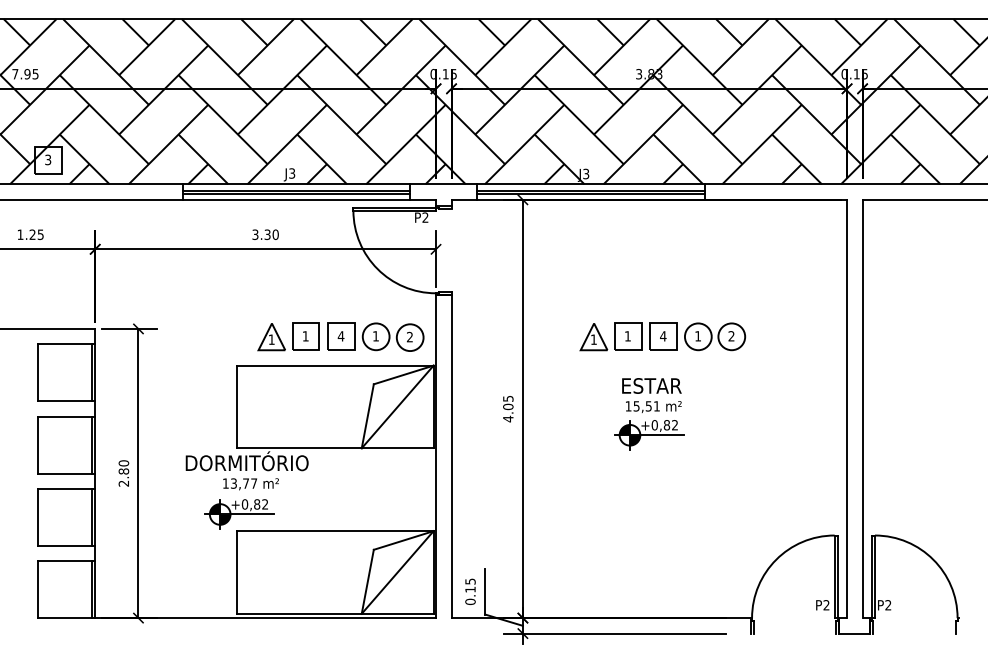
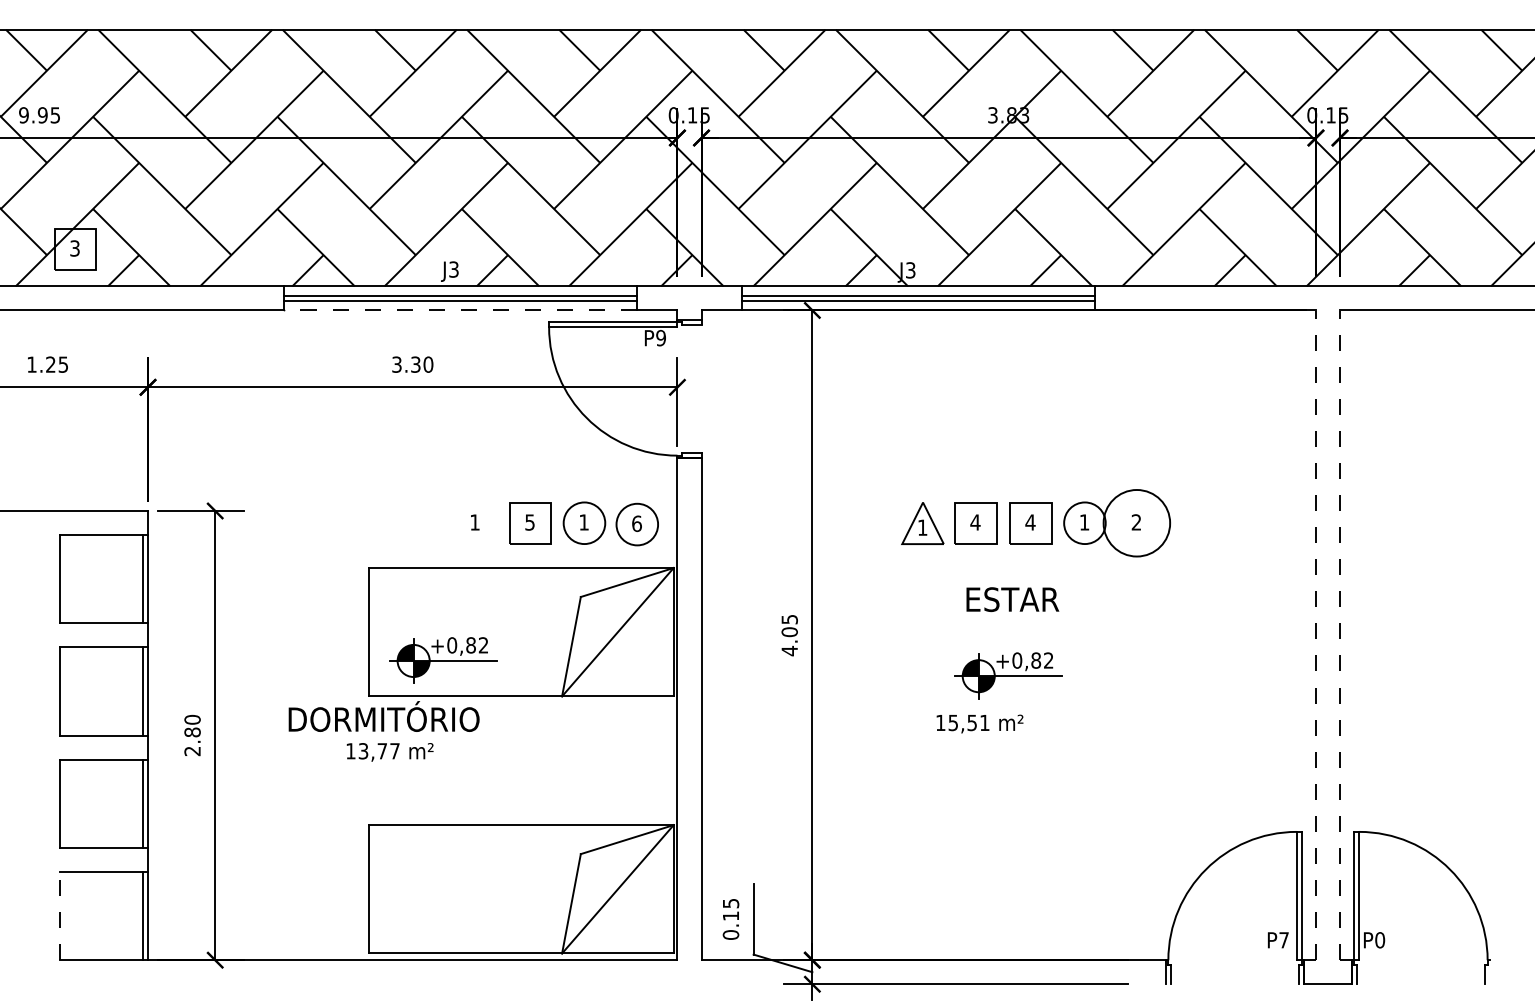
text: (15, 74) -> (24, 115), 7.95 -> 9.95
line: (296, 199) -> (460, 309), solid -> dashed
text: (425, 217) -> (661, 337), P2 -> P9
part: (288, 336) -> (448, 522), removed
text: (340, 336) -> (529, 522), 4 -> 5
text: (409, 336) -> (636, 522), 2 -> 6
text: (627, 336) -> (974, 522), 1 -> 4
circle: (731, 336) -> (1136, 522), size x1.6
text: (653, 406) -> (979, 723), moved
line: (847, 408) -> (1316, 634), solid -> dashed
line: (862, 408) -> (1339, 634), solid -> dashed
part: (239, 514) -> (443, 661), moved
line: (38, 589) -> (59, 915), solid -> dashed
text: (826, 605) -> (1284, 940), P2 -> P7
text: (888, 605) -> (1380, 940), P2 -> P0

